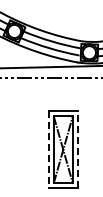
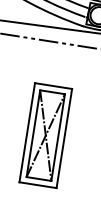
line: (77, 149) -> (64, 138), dashed -> solid
line: (48, 150) -> (26, 133), dashed -> solid

